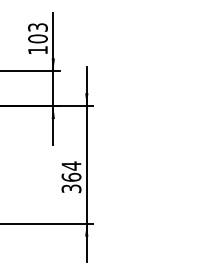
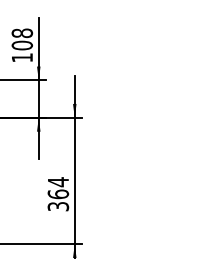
text: (37, 27) -> (21, 33), 103 -> 108

